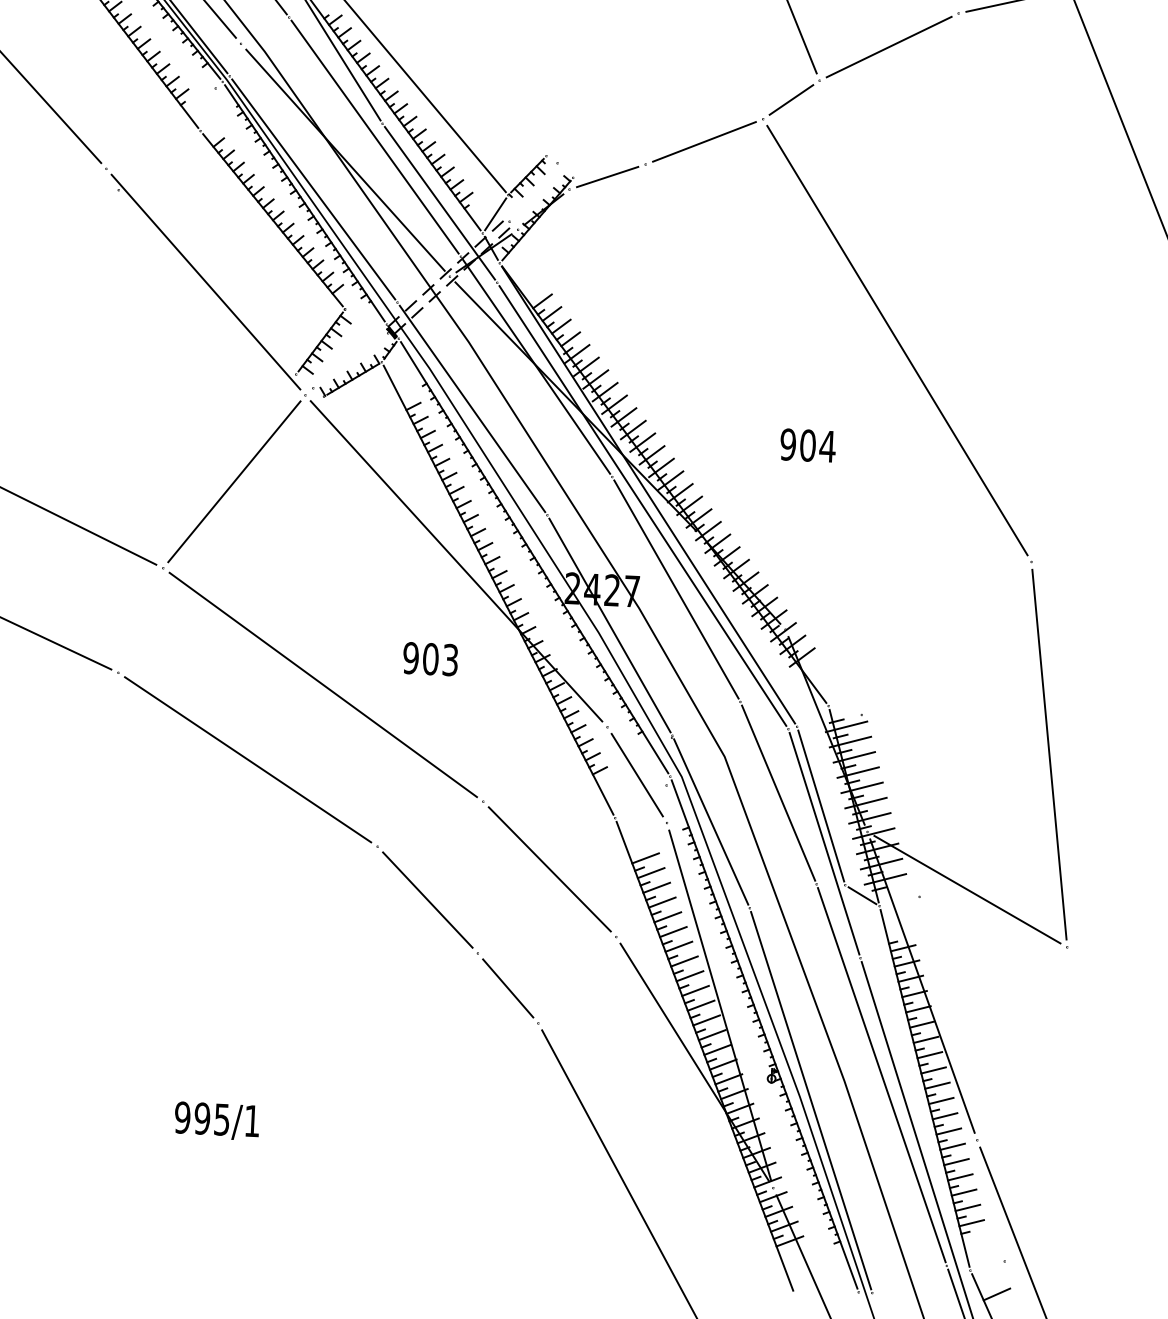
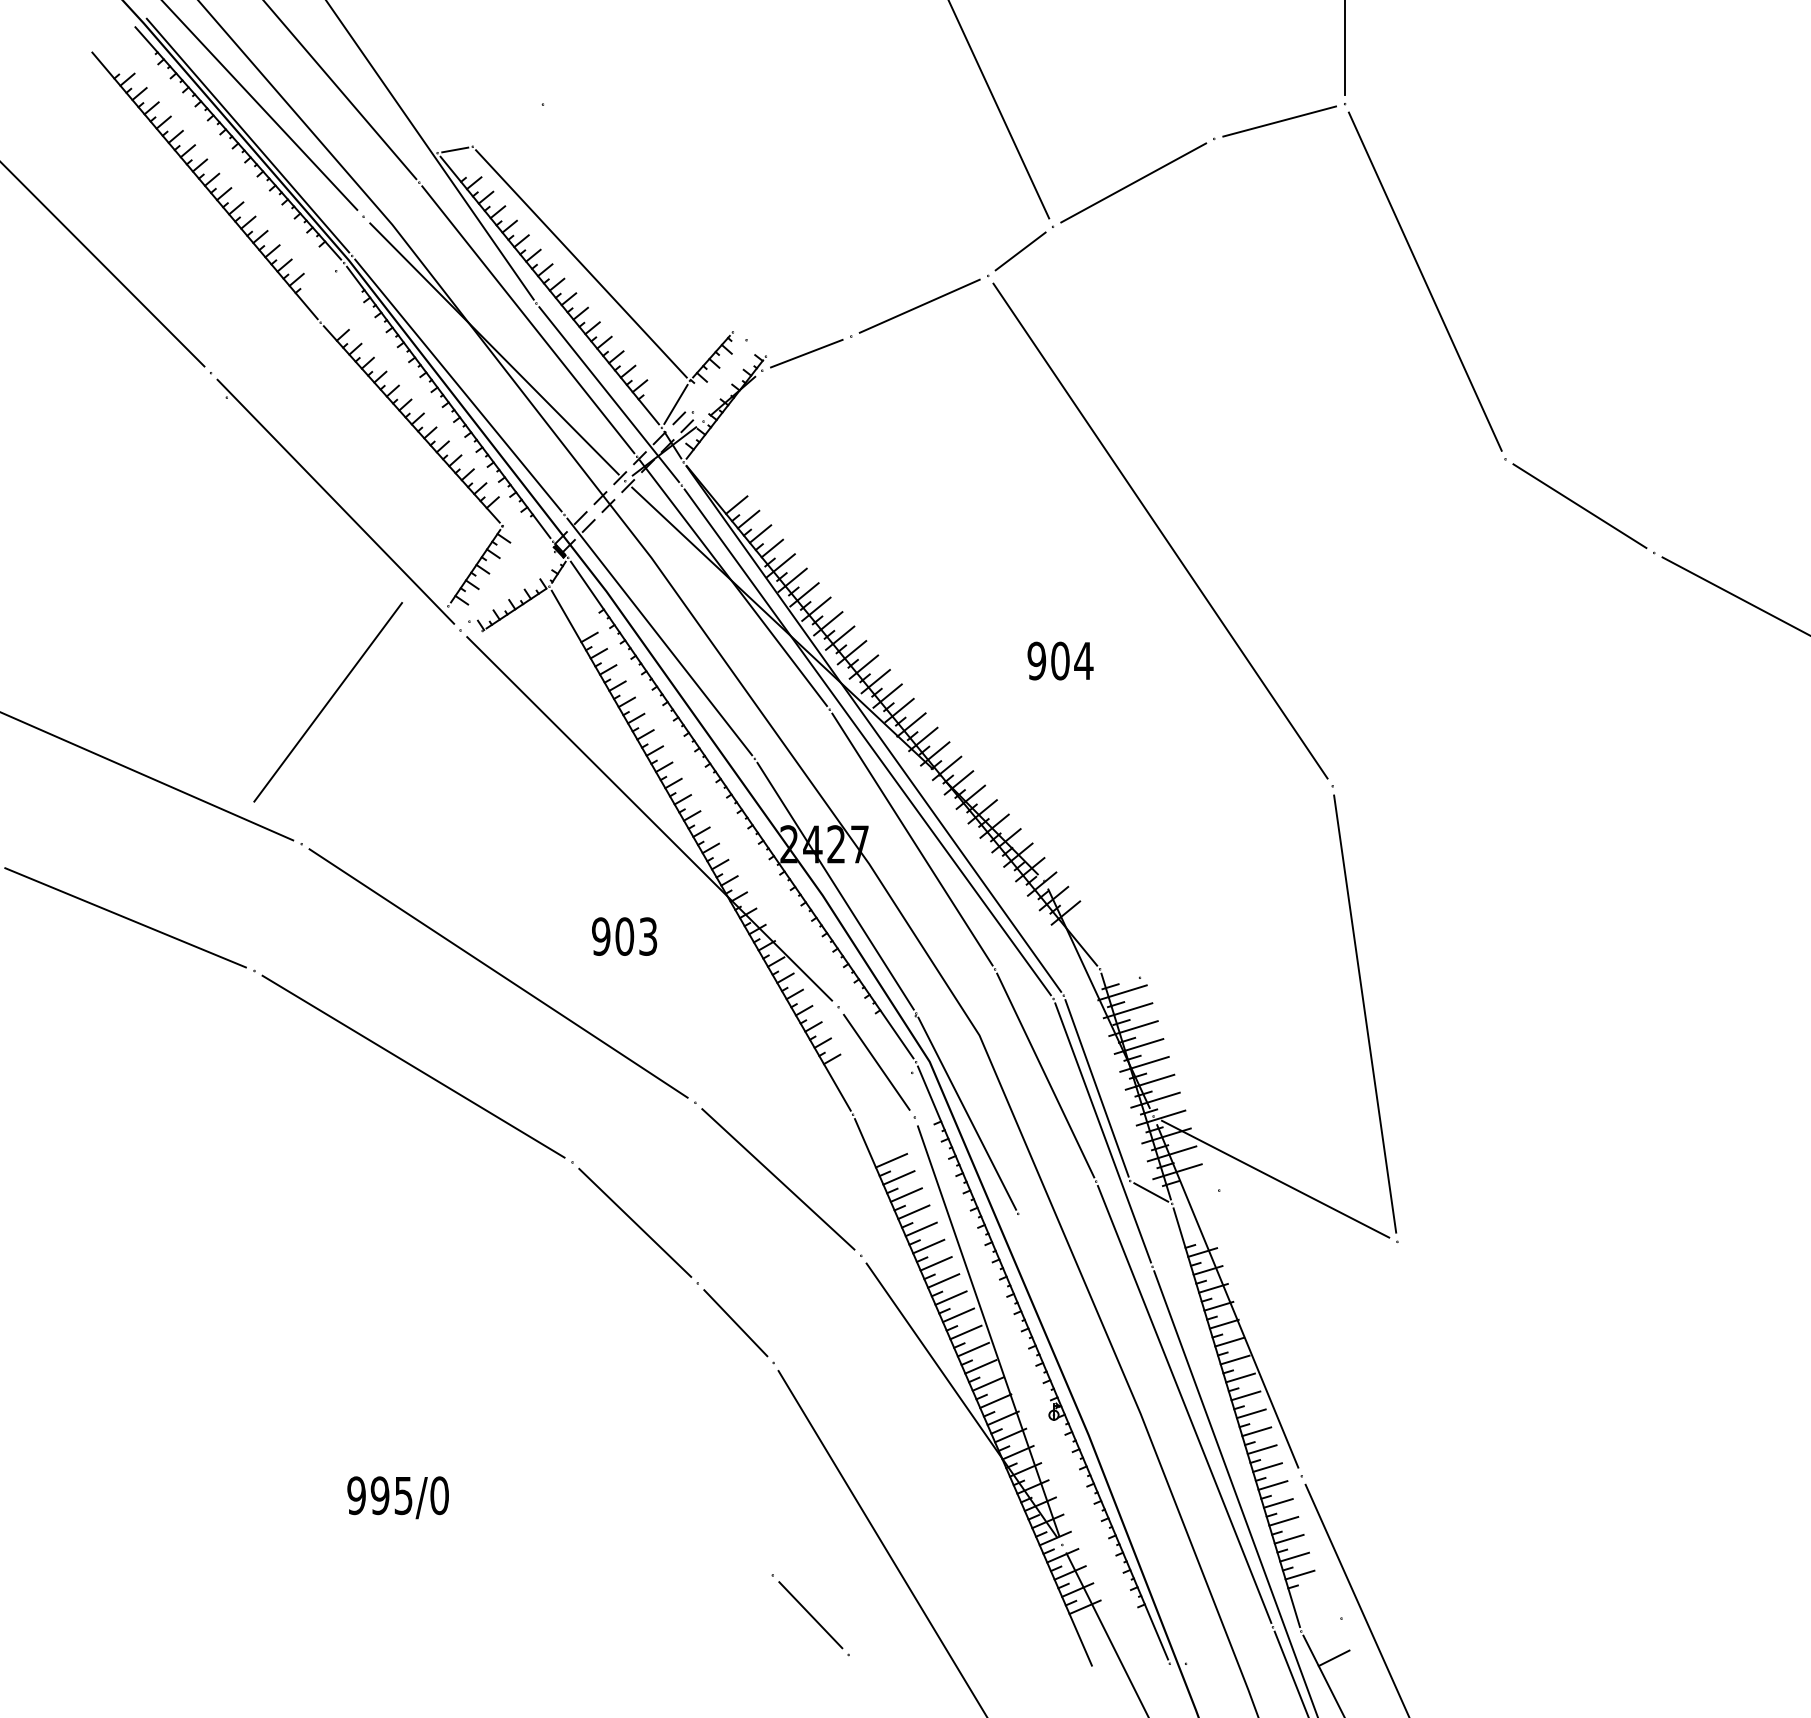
line: (233, 481) -> (327, 702), moved
line: (810, 1100) -> (1101, 1438), removed
text: (252, 1120) -> (439, 1495), 995/1 -> 995/0
line: (558, 1237) -> (810, 1615), added

